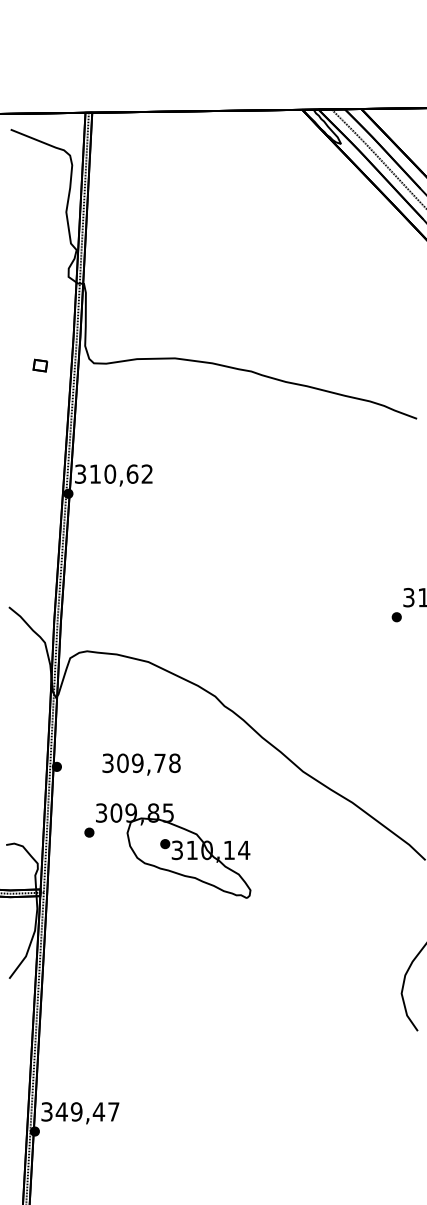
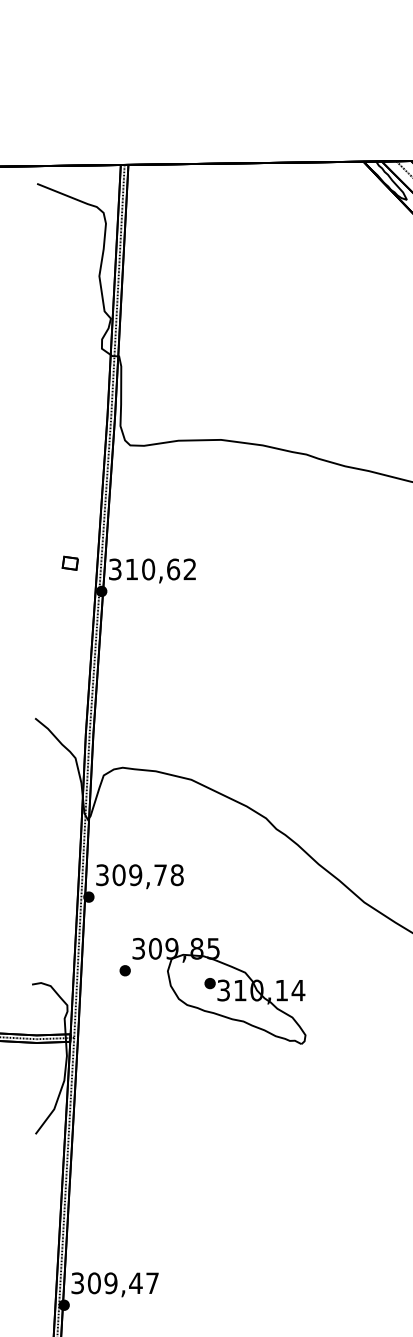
part: (40, 365) -> (70, 563), moved
text: (141, 764) -> (139, 876), moved
text: (61, 1111) -> (93, 1282), 349,47 -> 309,47

